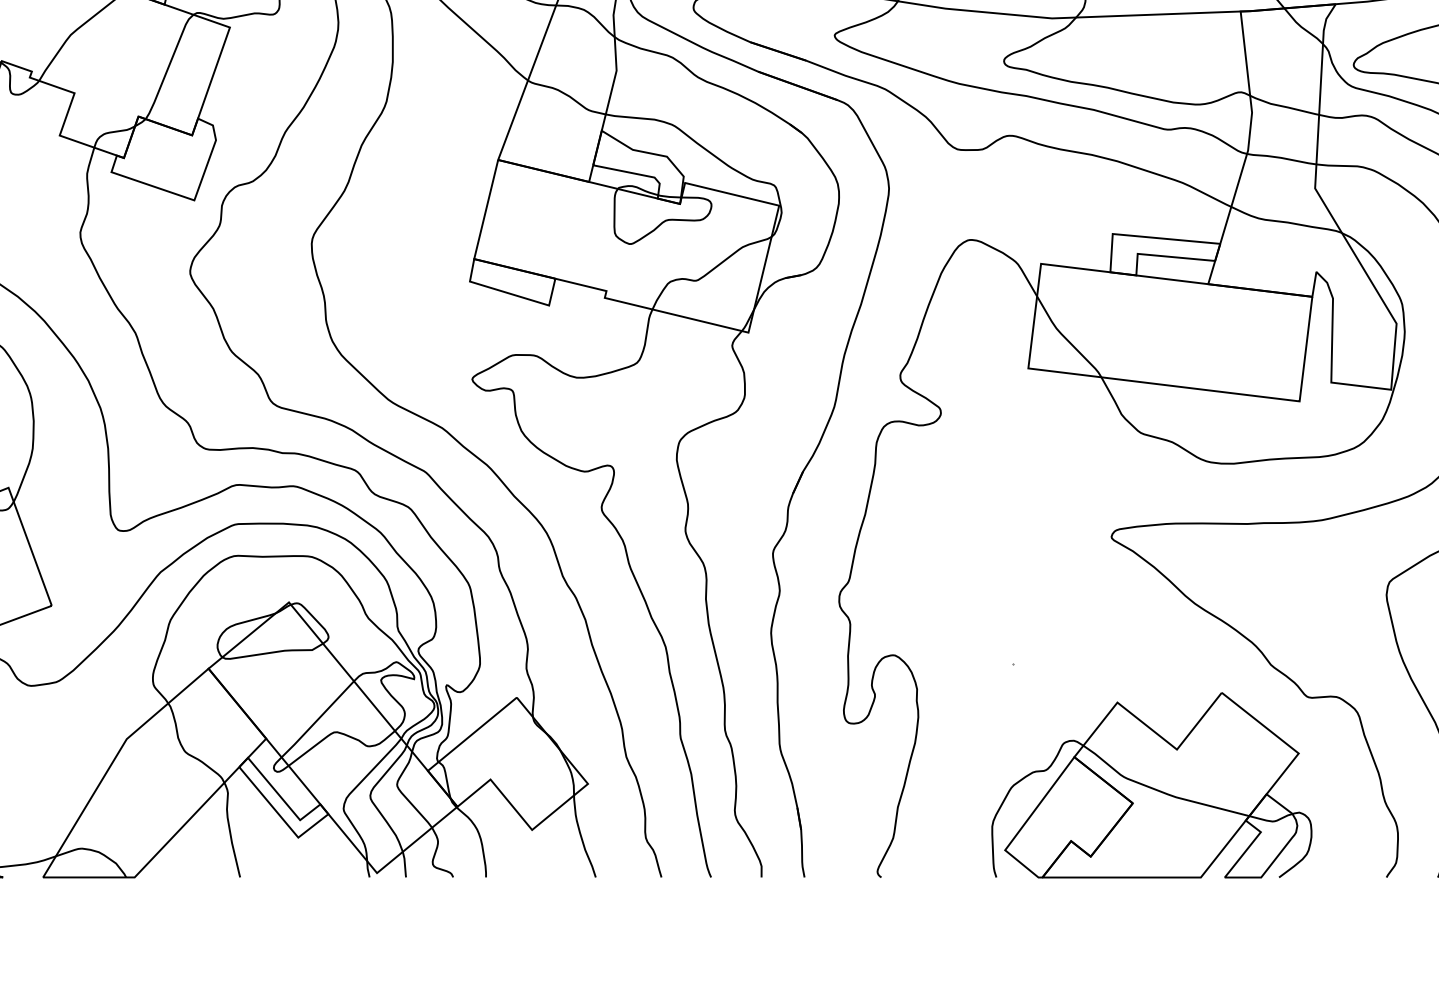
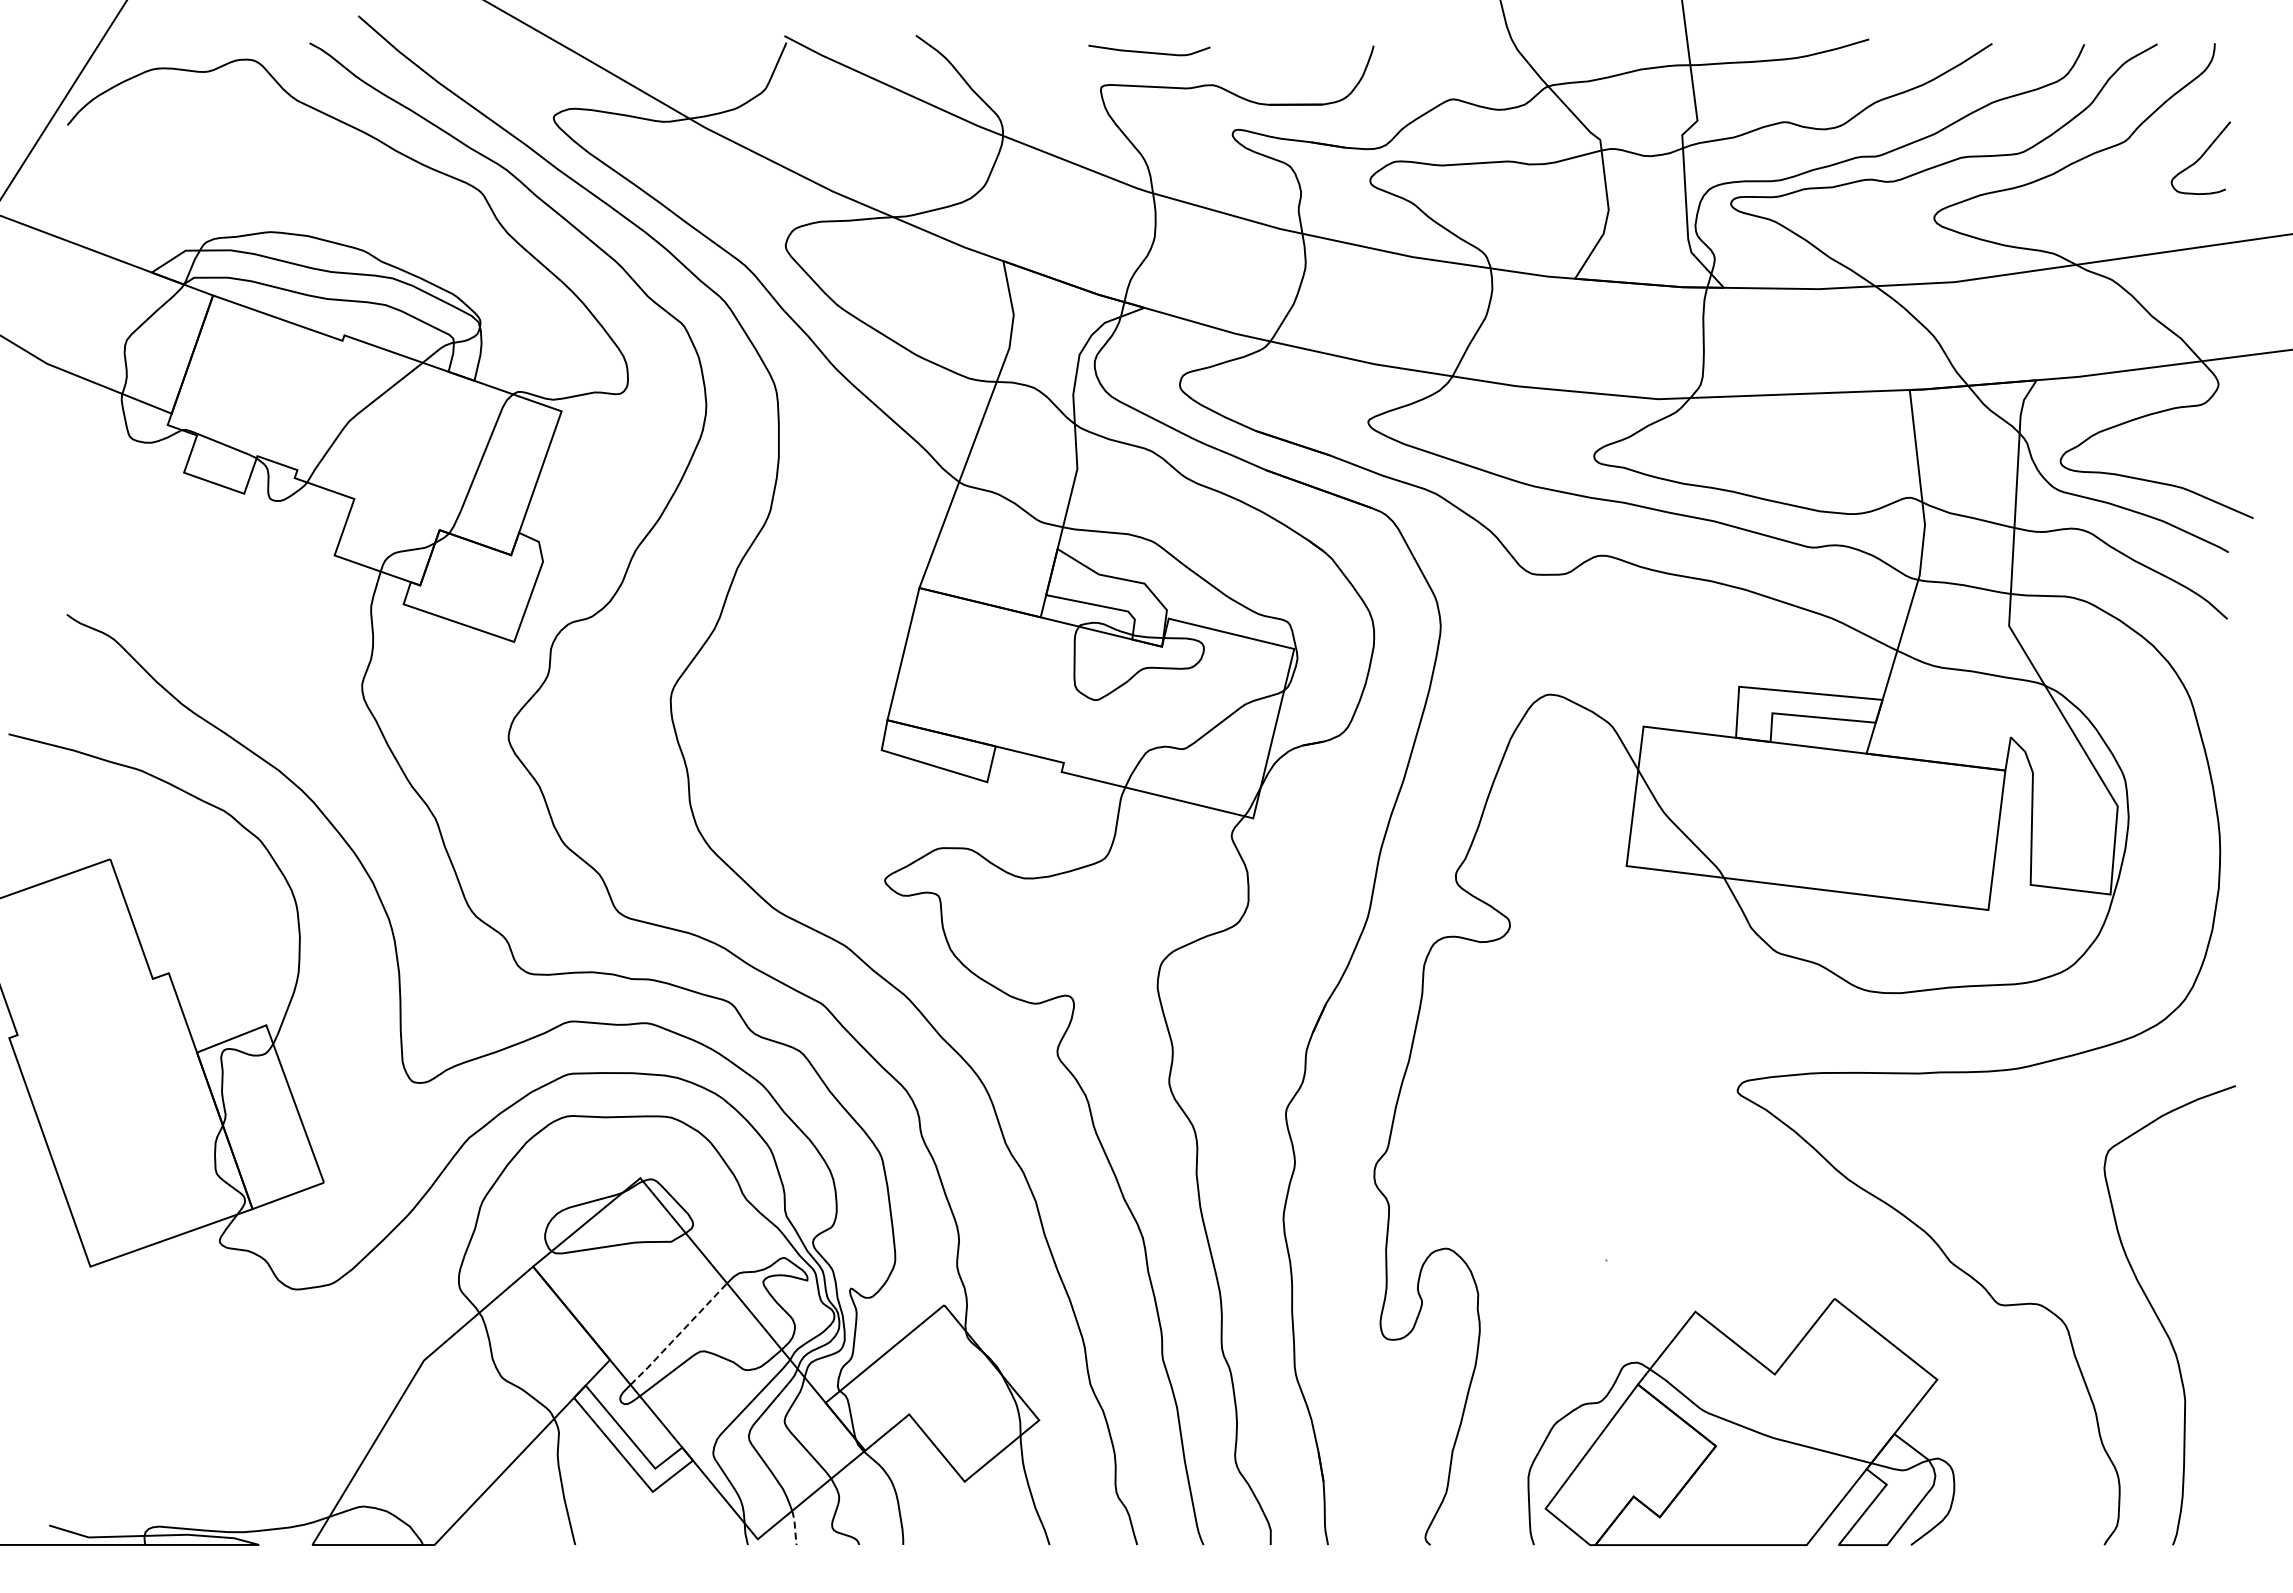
line: (317, 719) -> (678, 1334), solid -> dashed
part: (1151, 785) -> (1741, 1422), moved
line: (405, 865) -> (795, 1528), solid -> dashed

